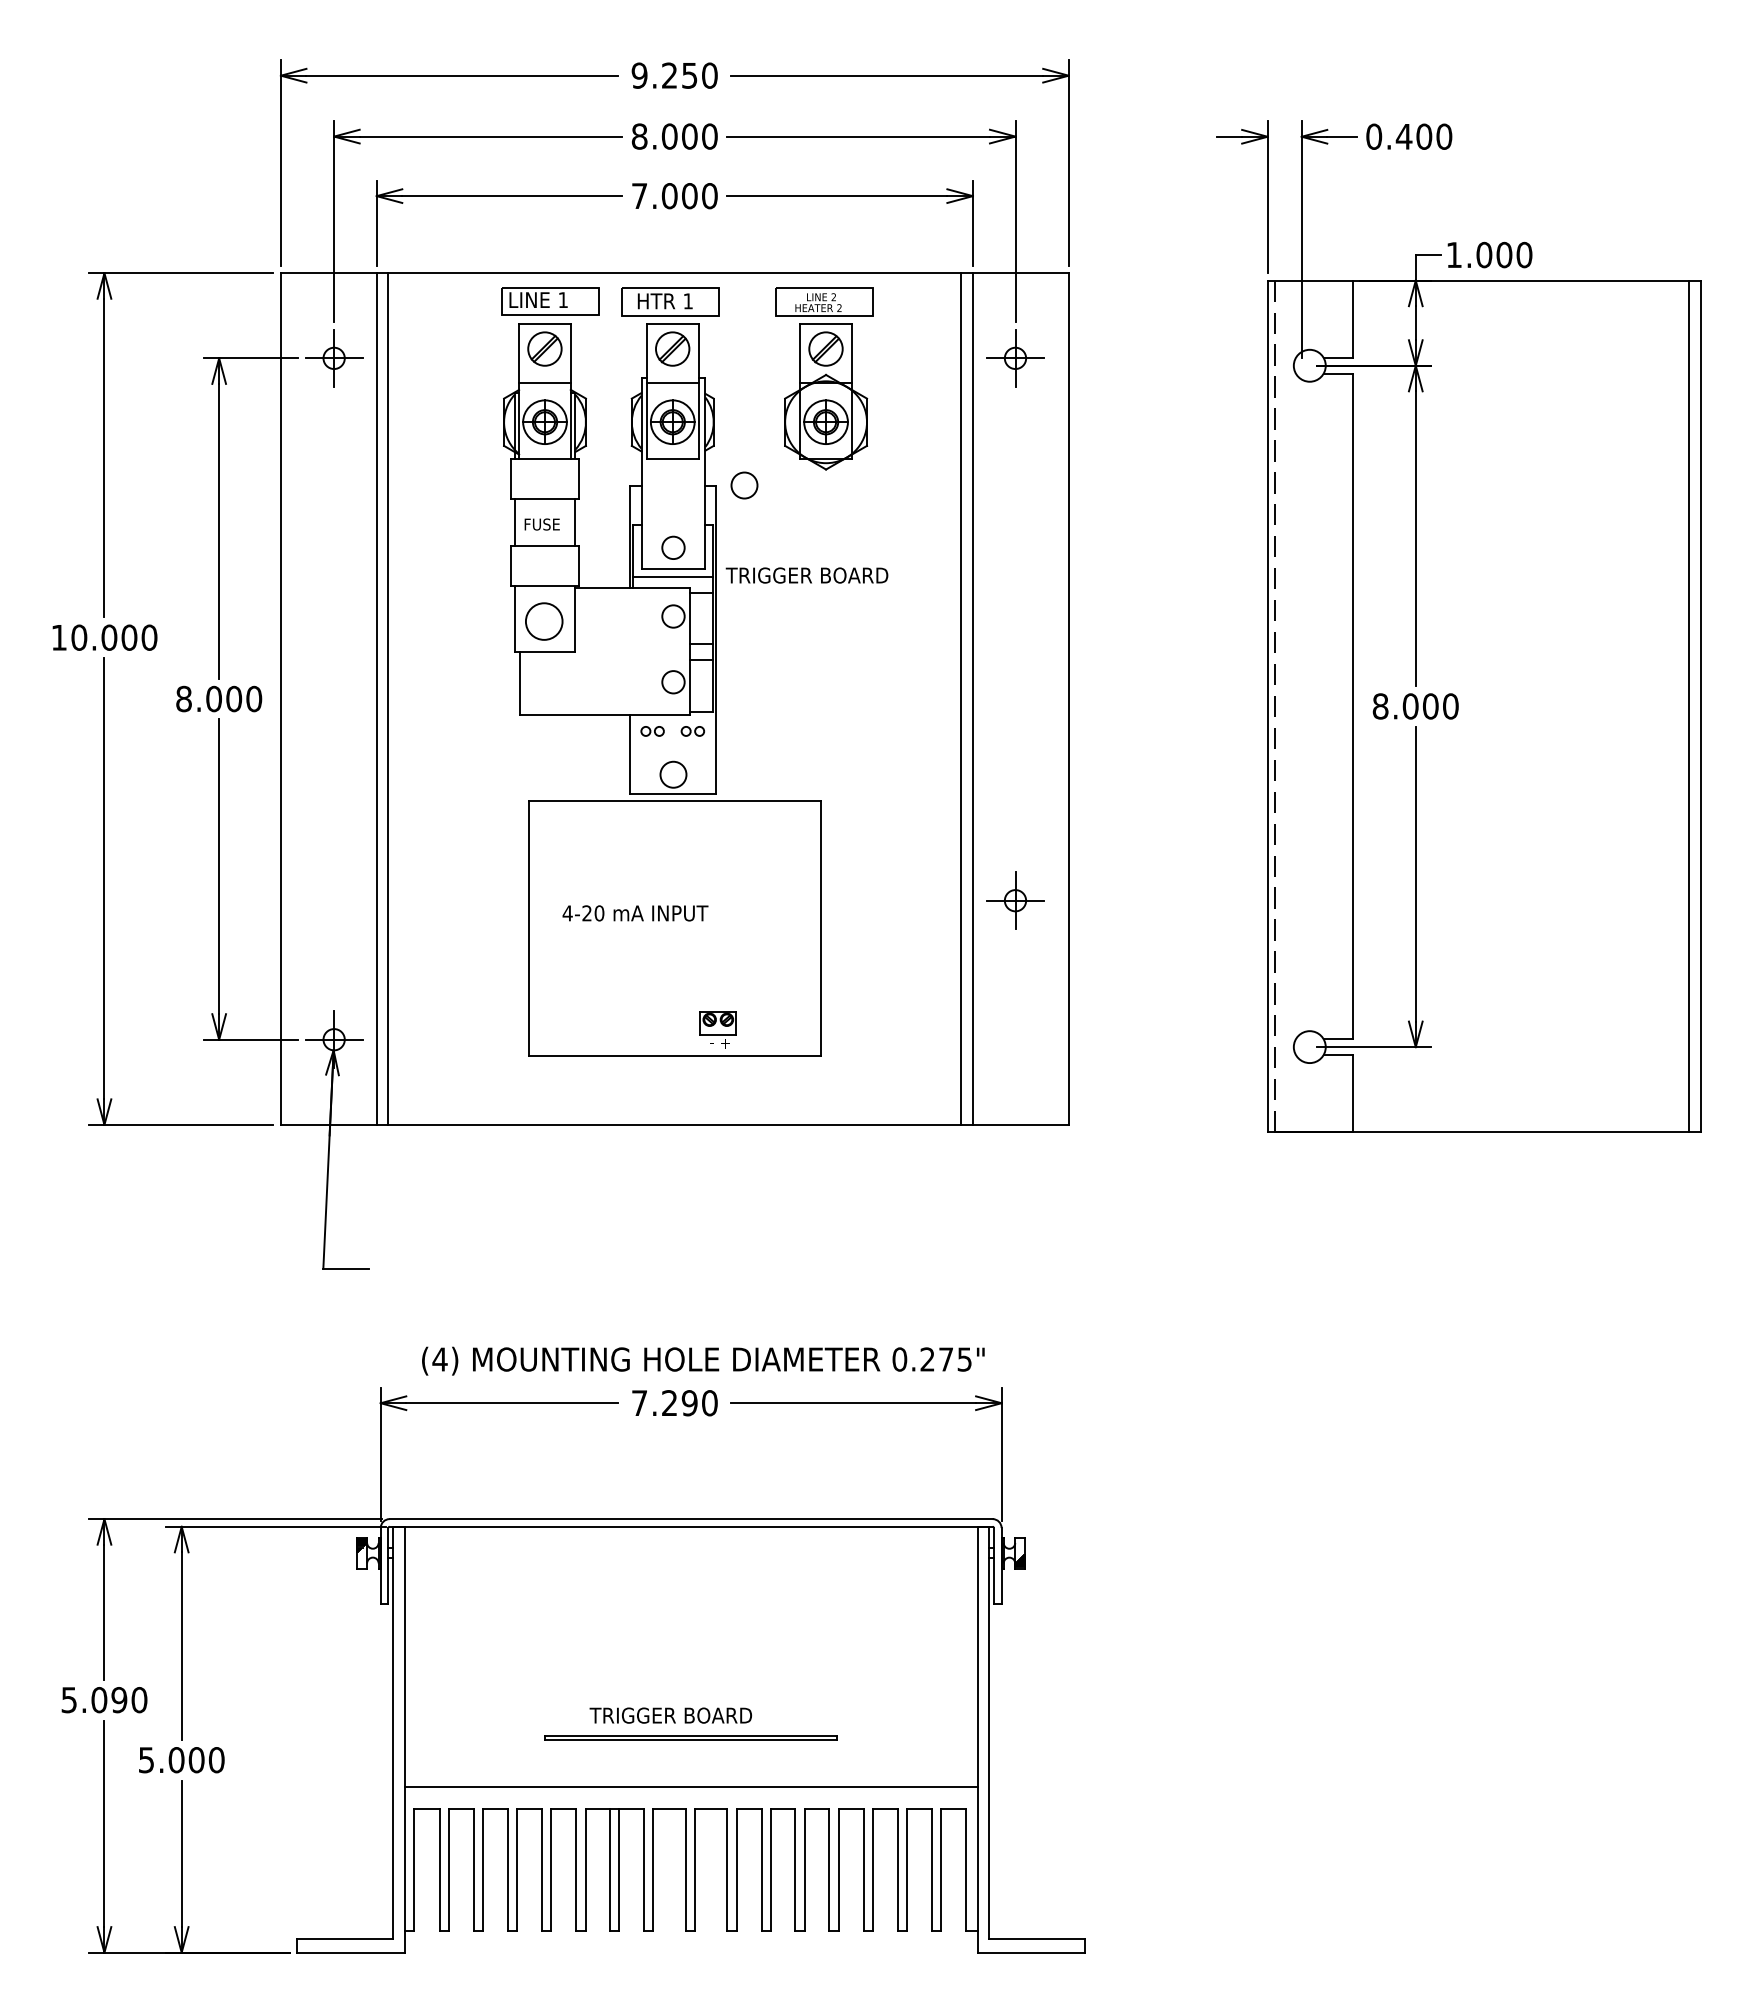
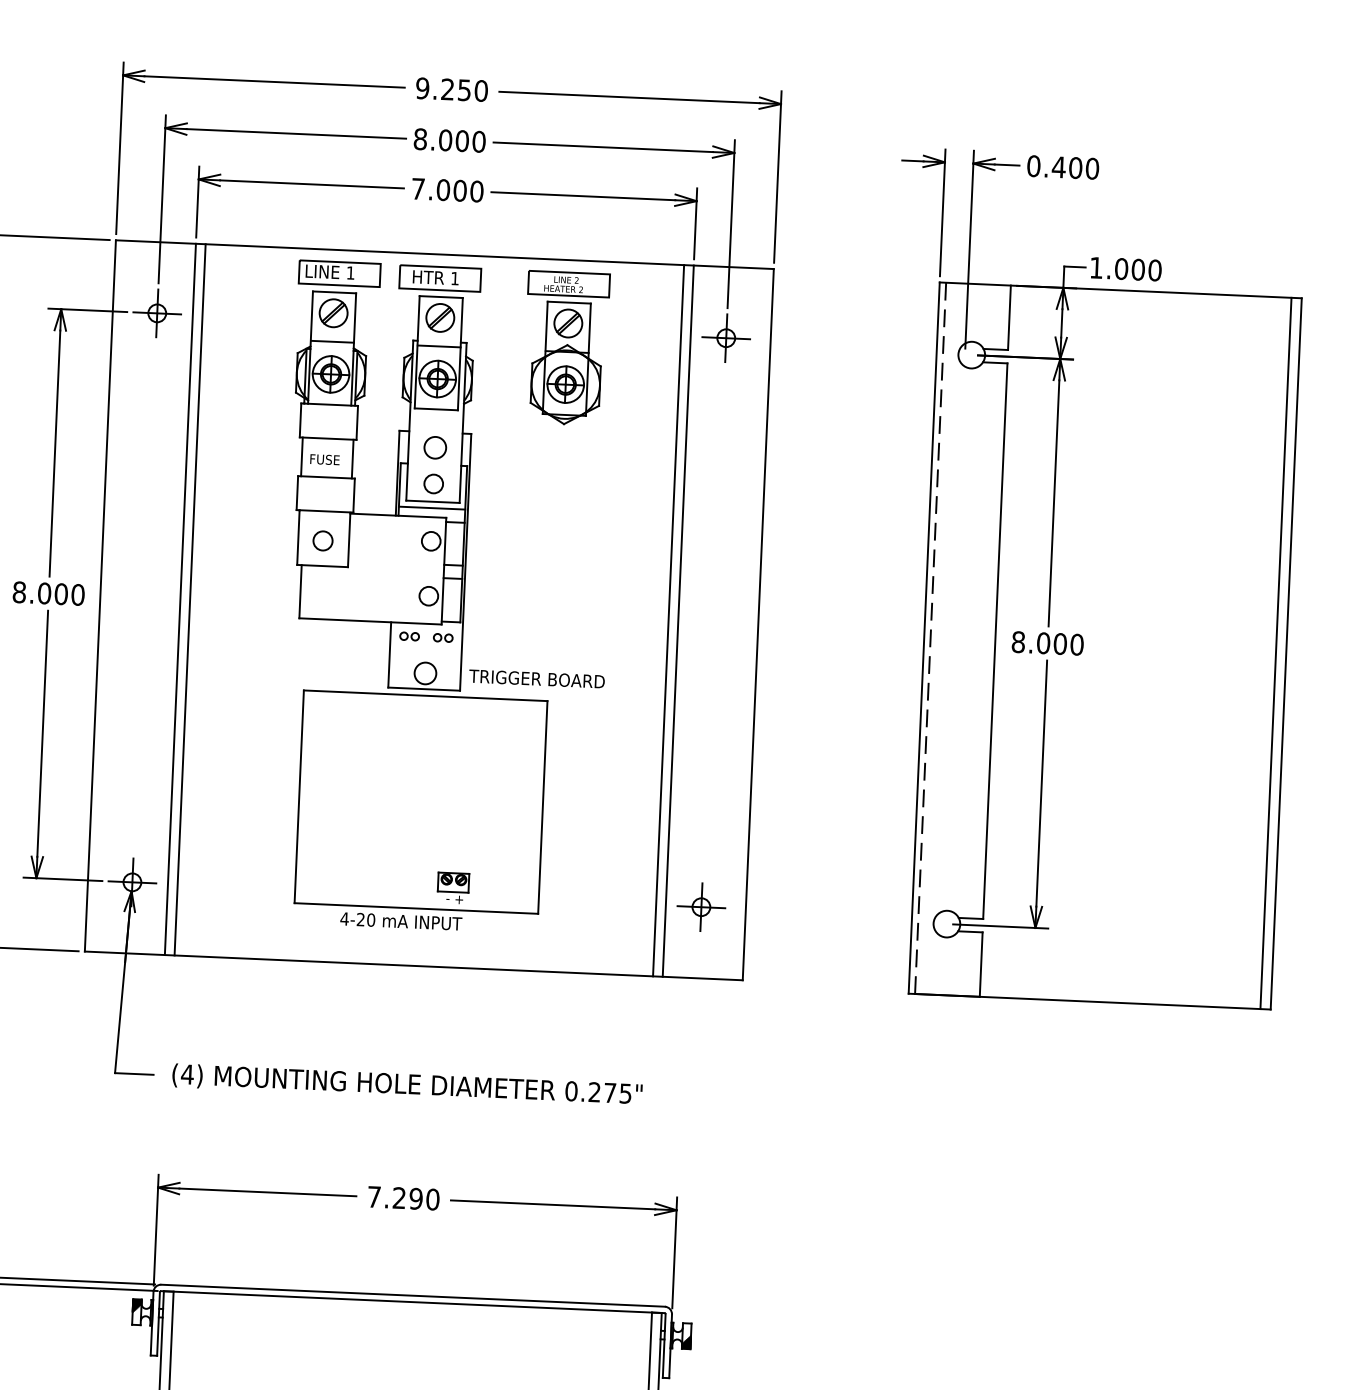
circle: (744, 485) -> (435, 447), moved
text: (806, 575) -> (536, 678), moved
circle: (543, 621) -> (322, 540), size x0.62
part: (1015, 900) -> (701, 907), moved
text: (635, 913) -> (401, 921), moved
text: (703, 1360) -> (407, 1084), moved

